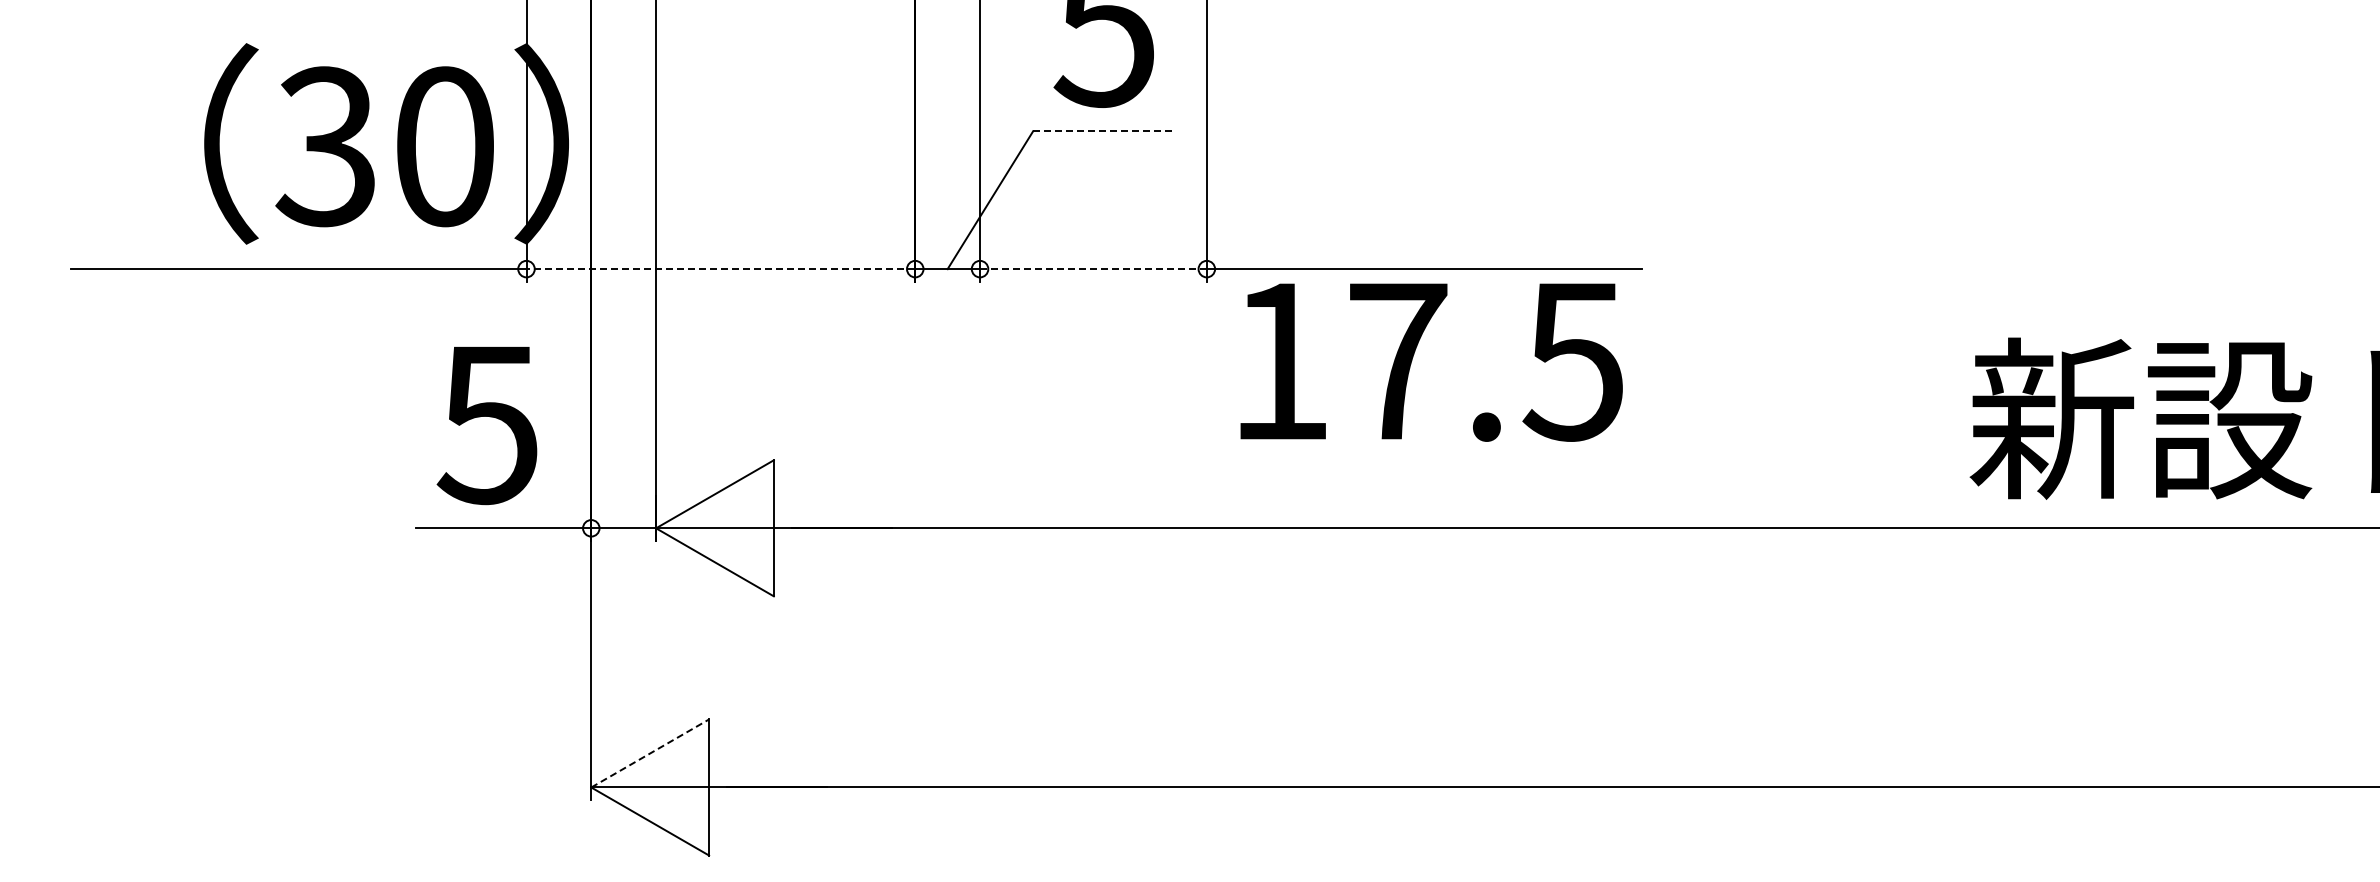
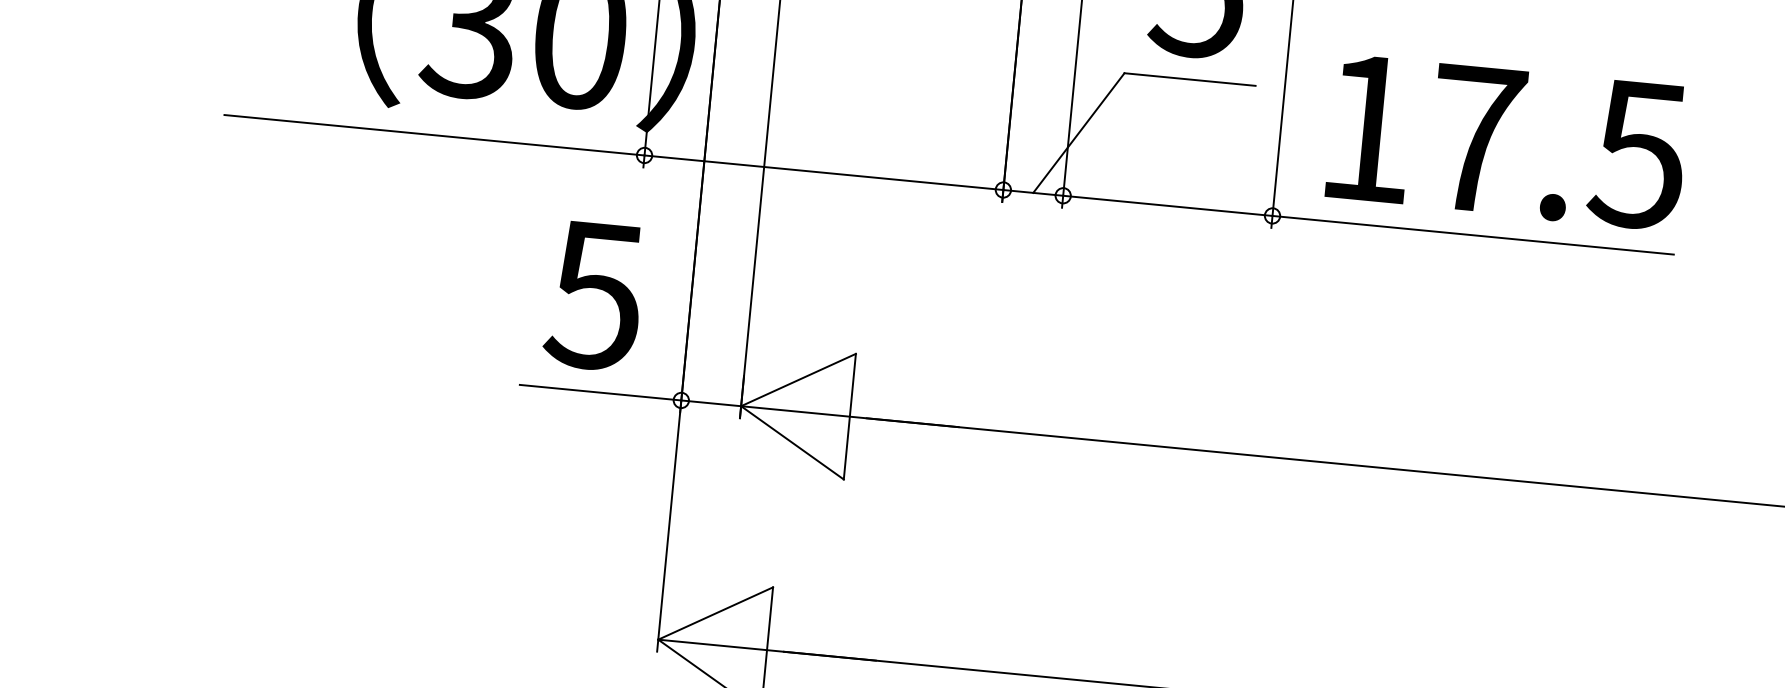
line: (1104, 131) -> (1190, 79), dashed -> solid
line: (720, 269) -> (823, 173), dashed -> solid
line: (1093, 269) -> (1167, 206), dashed -> solid
text: (1431, 362) -> (1507, 142), moved
line: (650, 753) -> (715, 613), dashed -> solid

